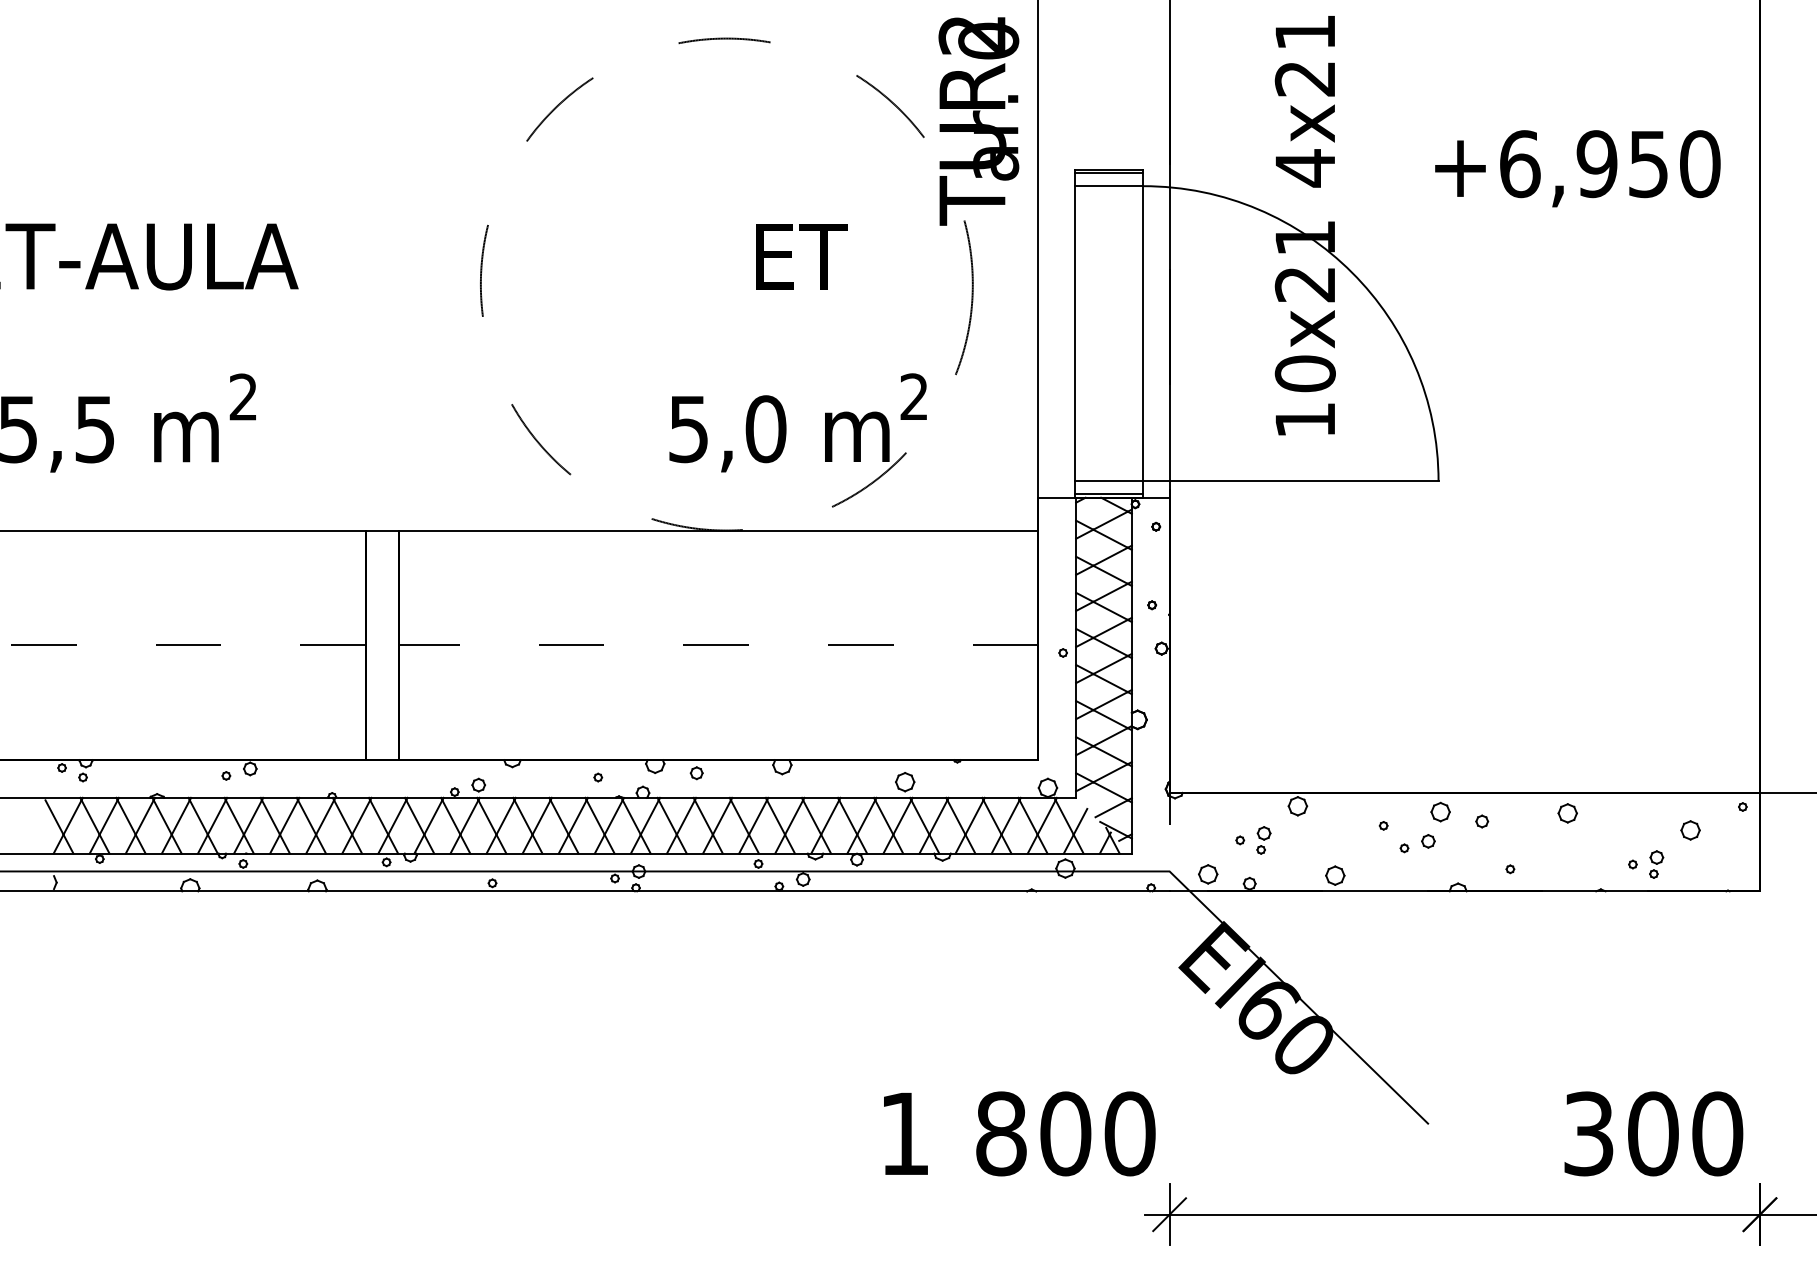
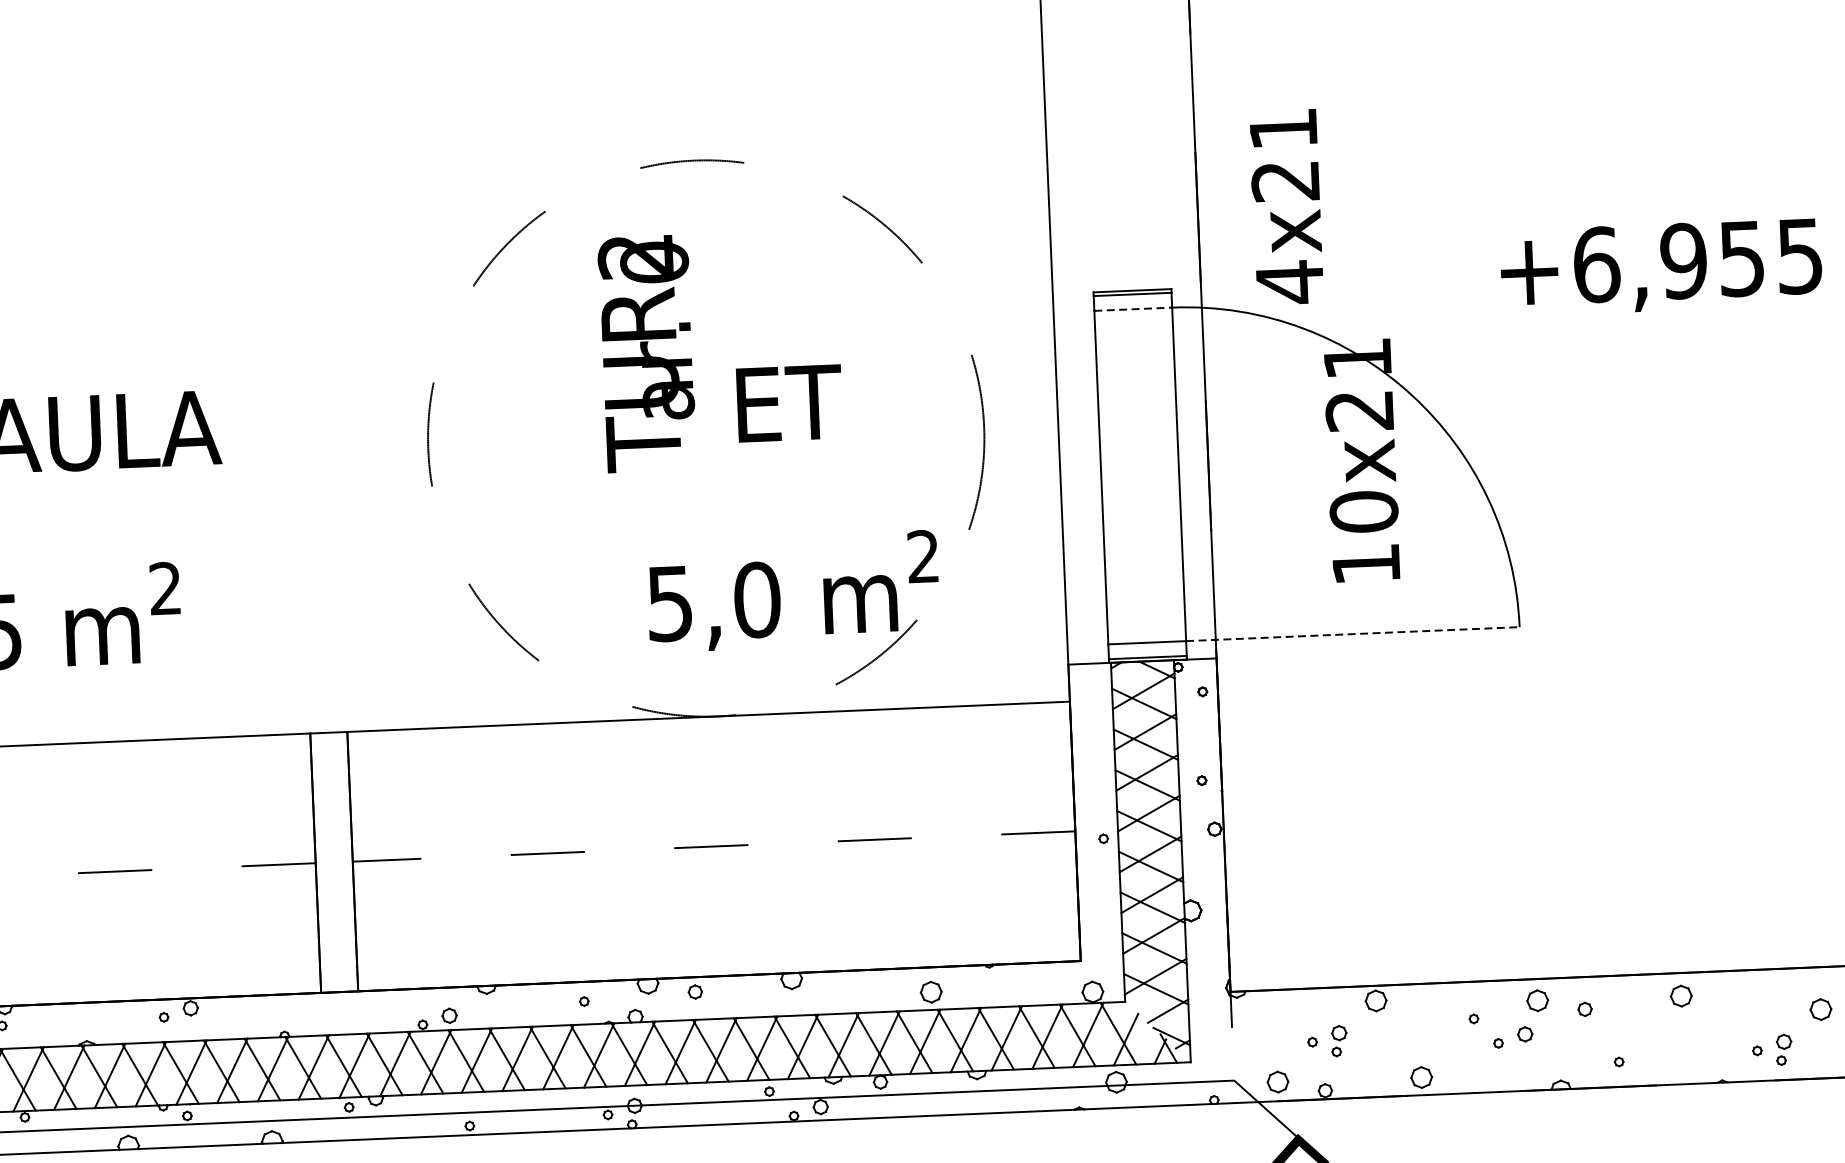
text: (1304, 101) -> (1285, 207), moved
text: (978, 121) -> (646, 353), moved
text: (1700, 164) -> (1800, 256), +6,950 -> +6,955
line: (1109, 186) -> (1133, 309), solid -> dashed
line: (1290, 481) -> (1352, 634), solid -> dashed

